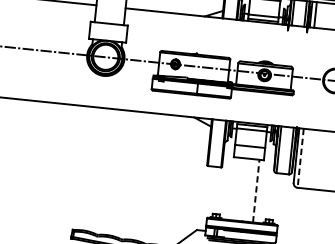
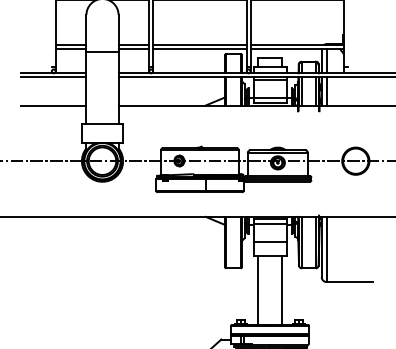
line: (300, 158) -> (326, 249), dashed -> solid
line: (235, 188) -> (258, 289), added
line: (255, 191) -> (281, 290), dashed -> solid

